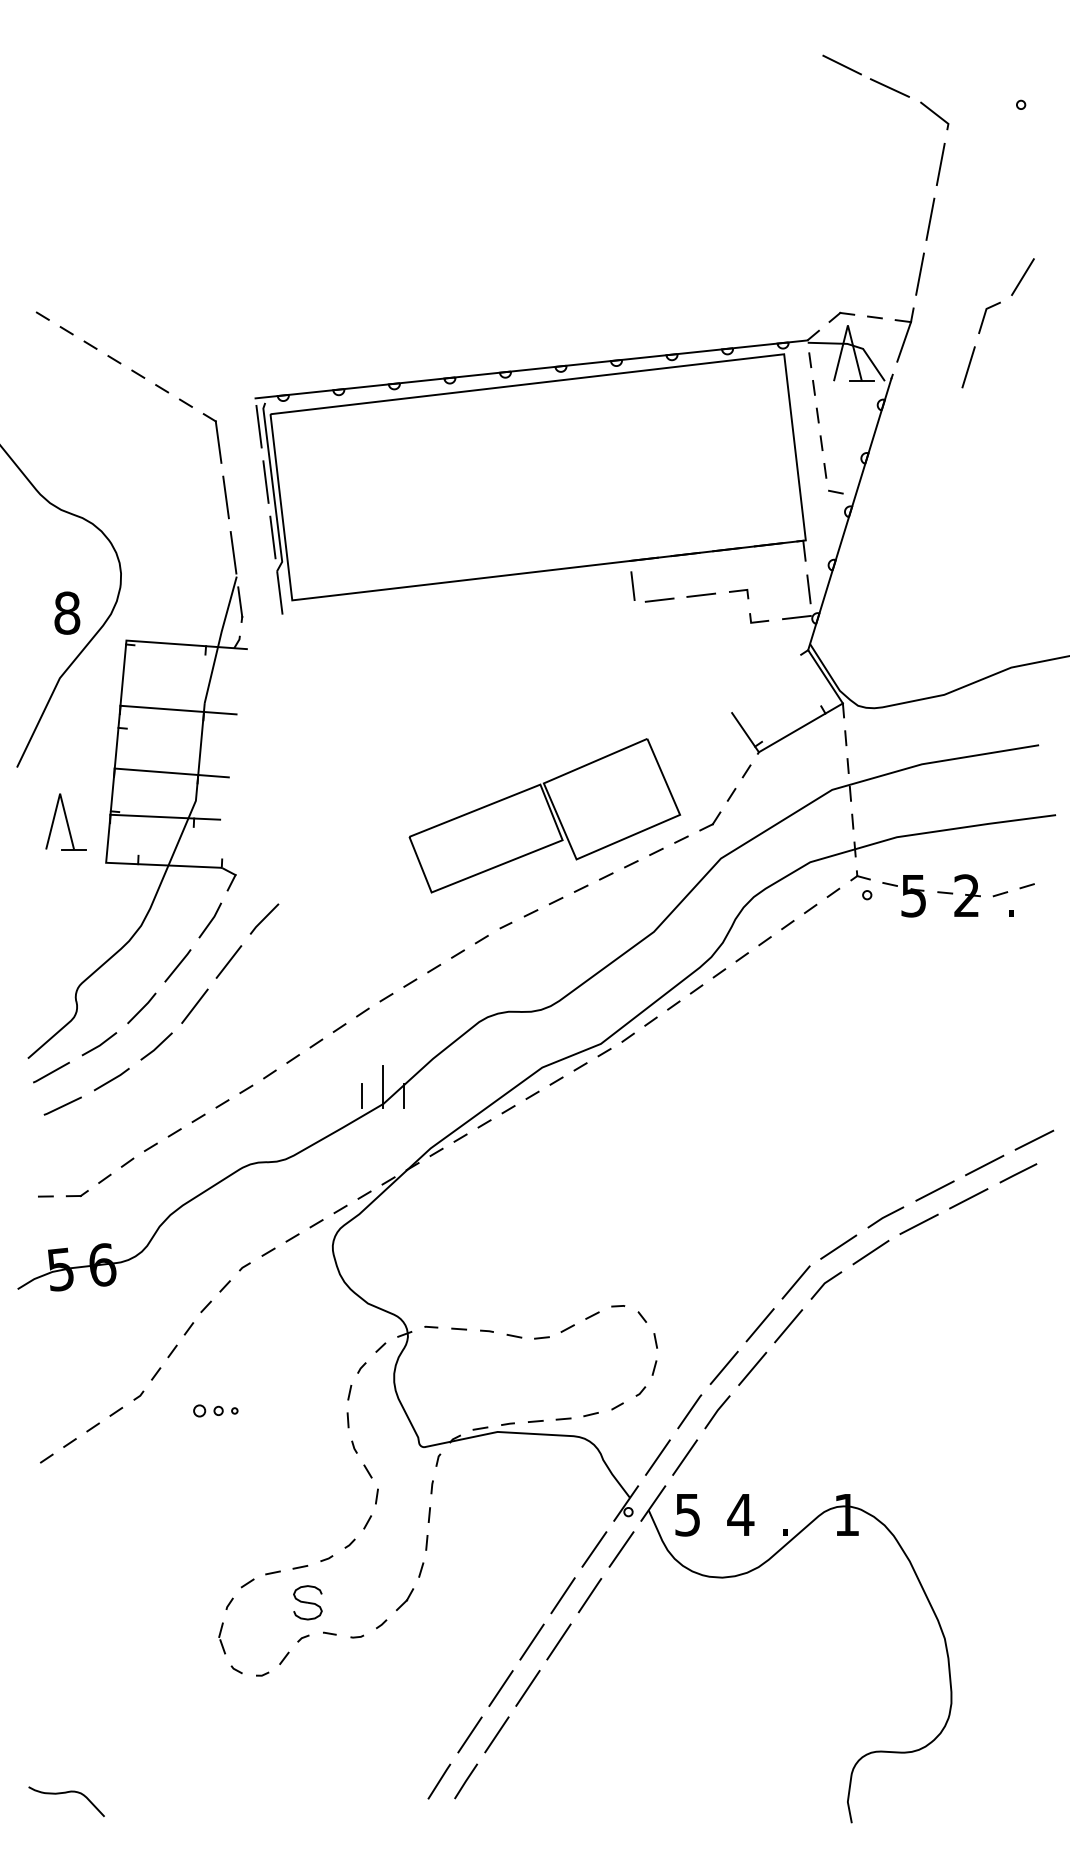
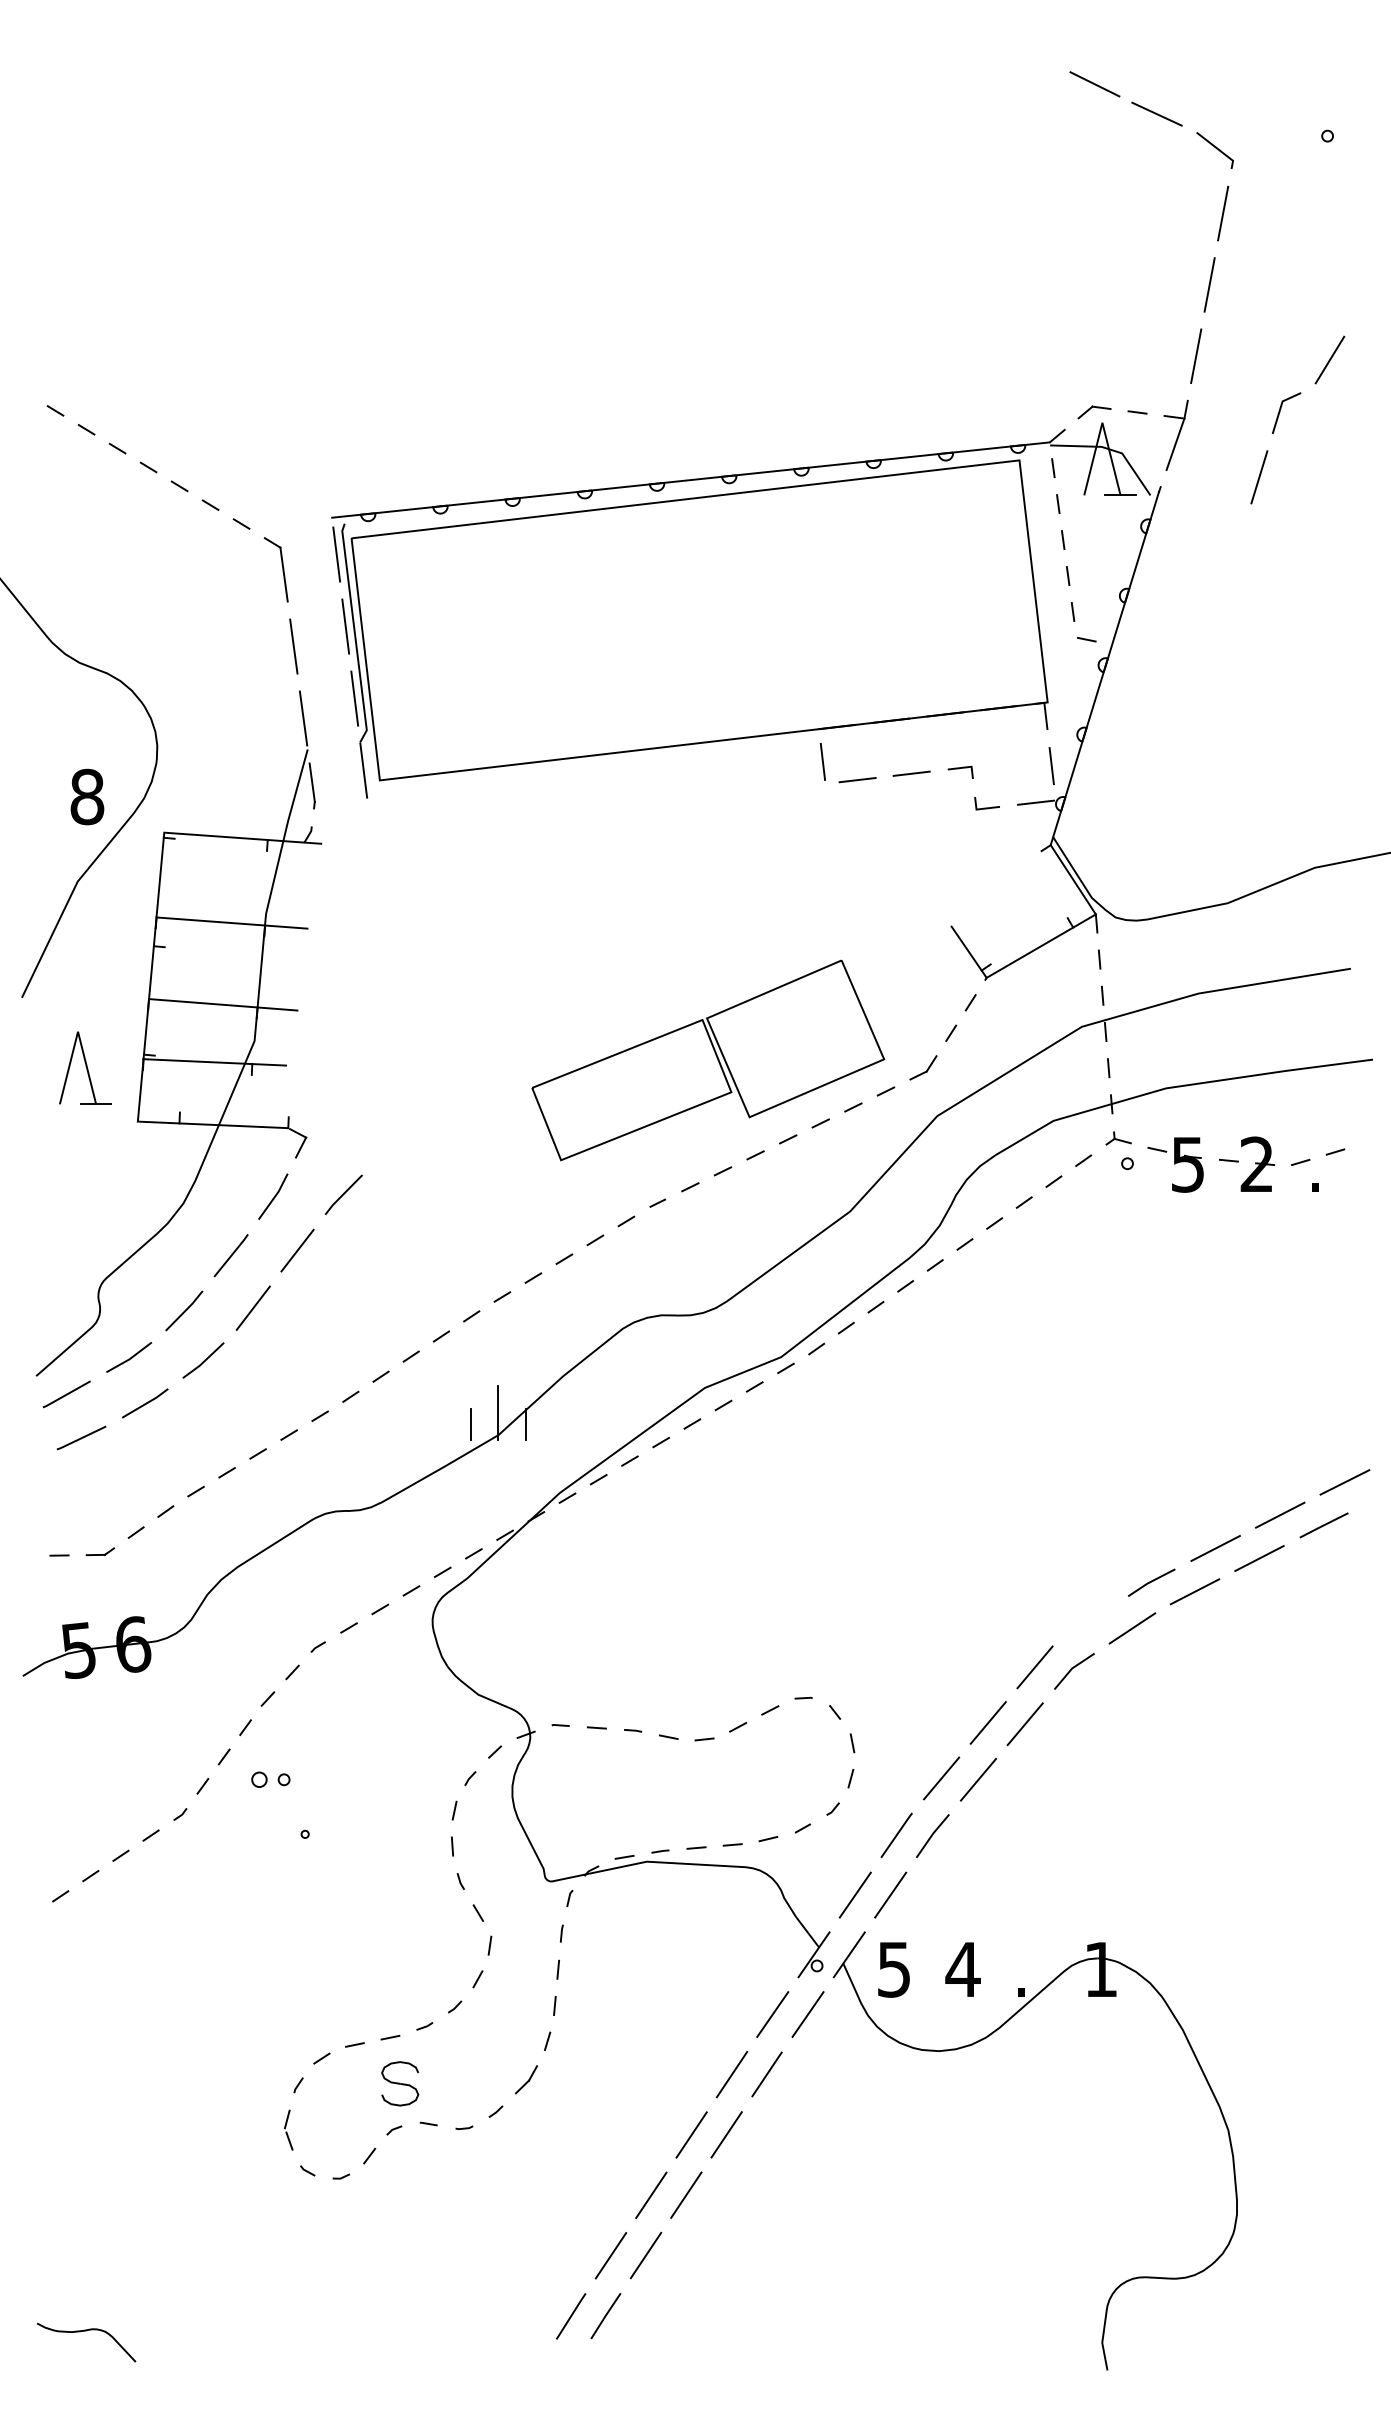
line: (838, 1246) -> (1090, 1620), removed
part: (208, 1410) -> (270, 1779), moved

